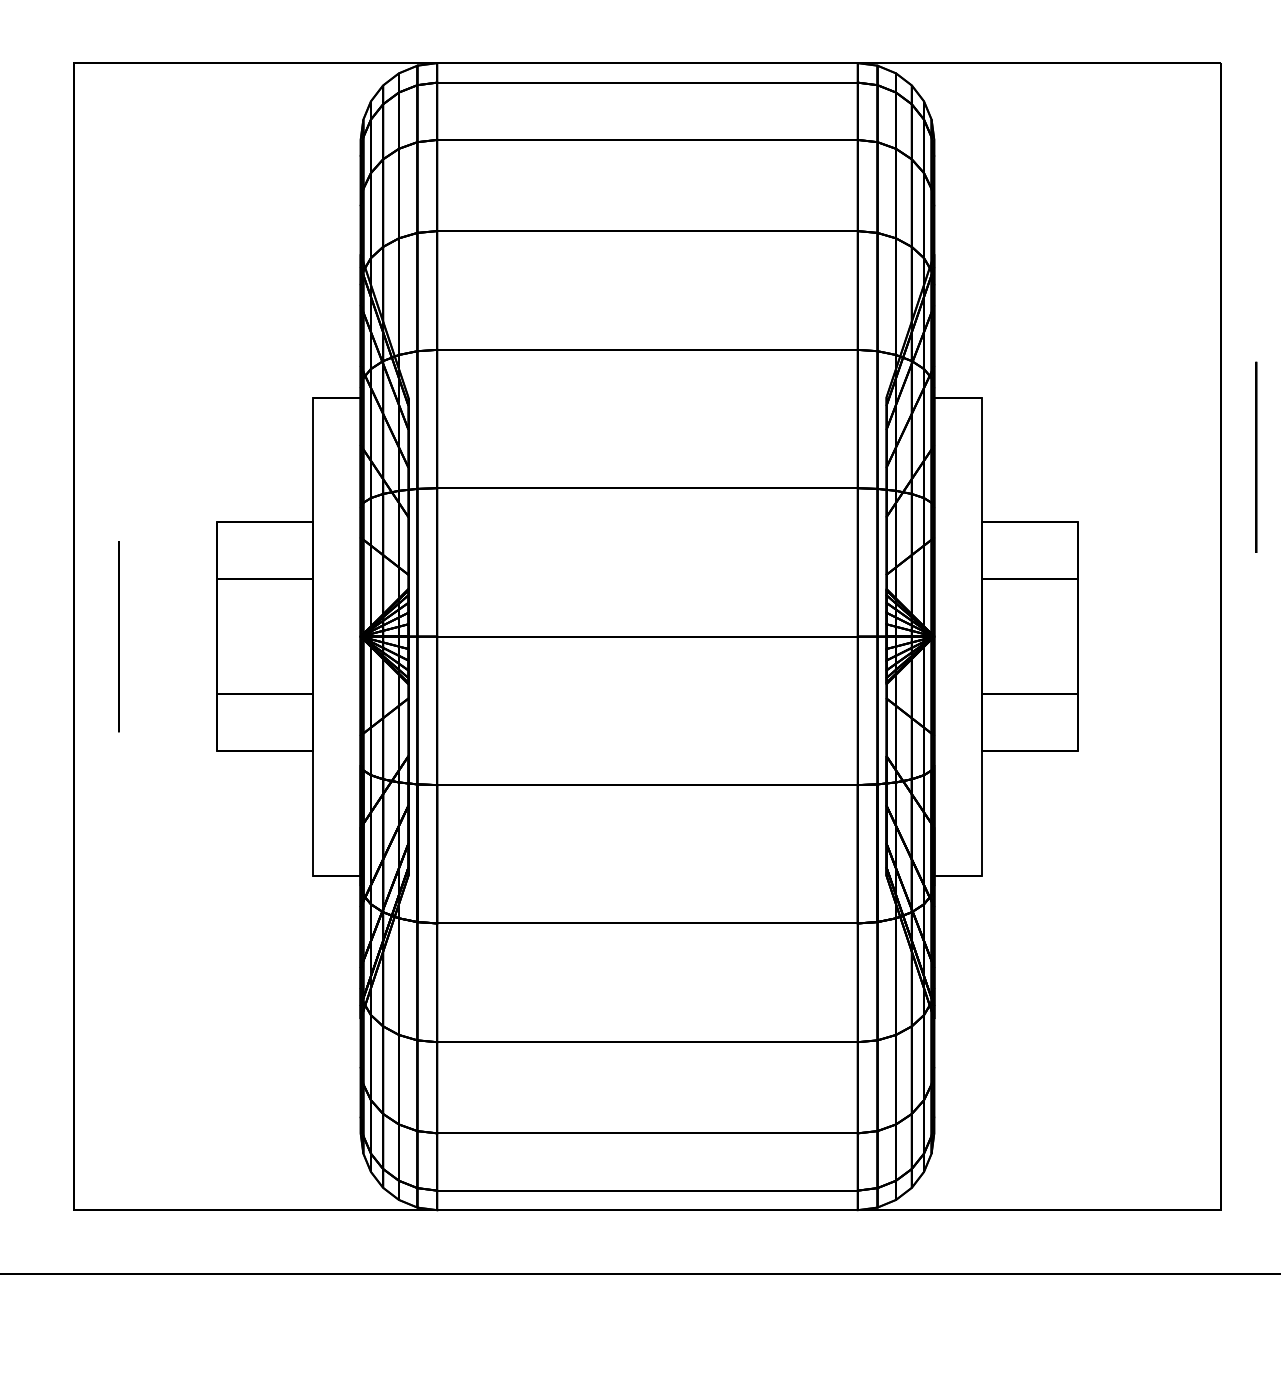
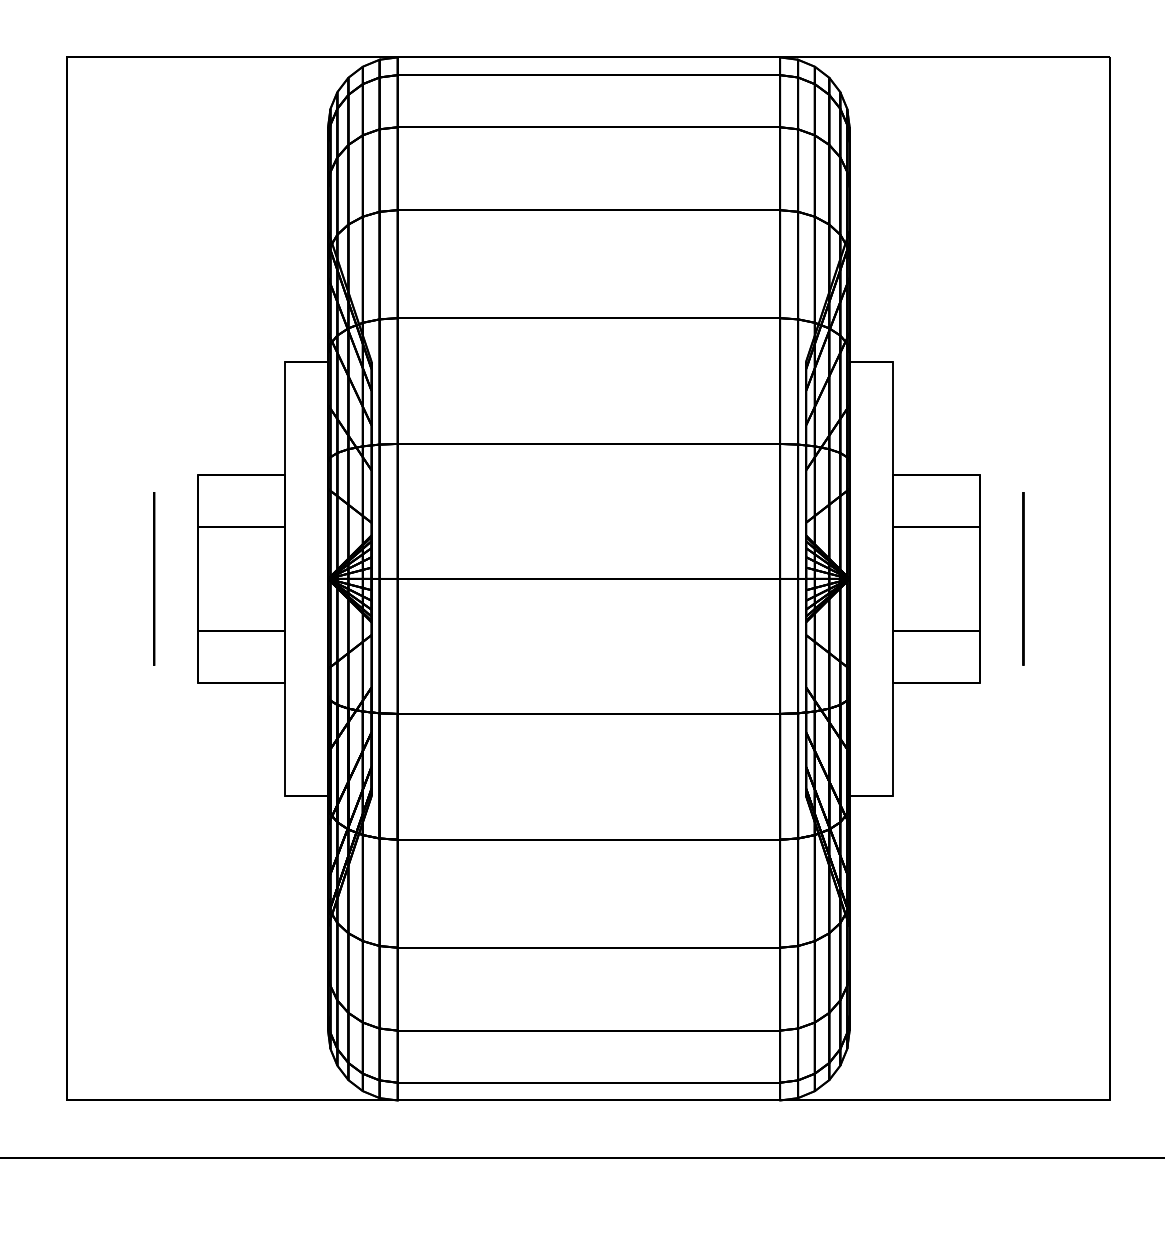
circle: (1256, 456) -> (1023, 578), moved
circle: (119, 636) -> (154, 578), moved

